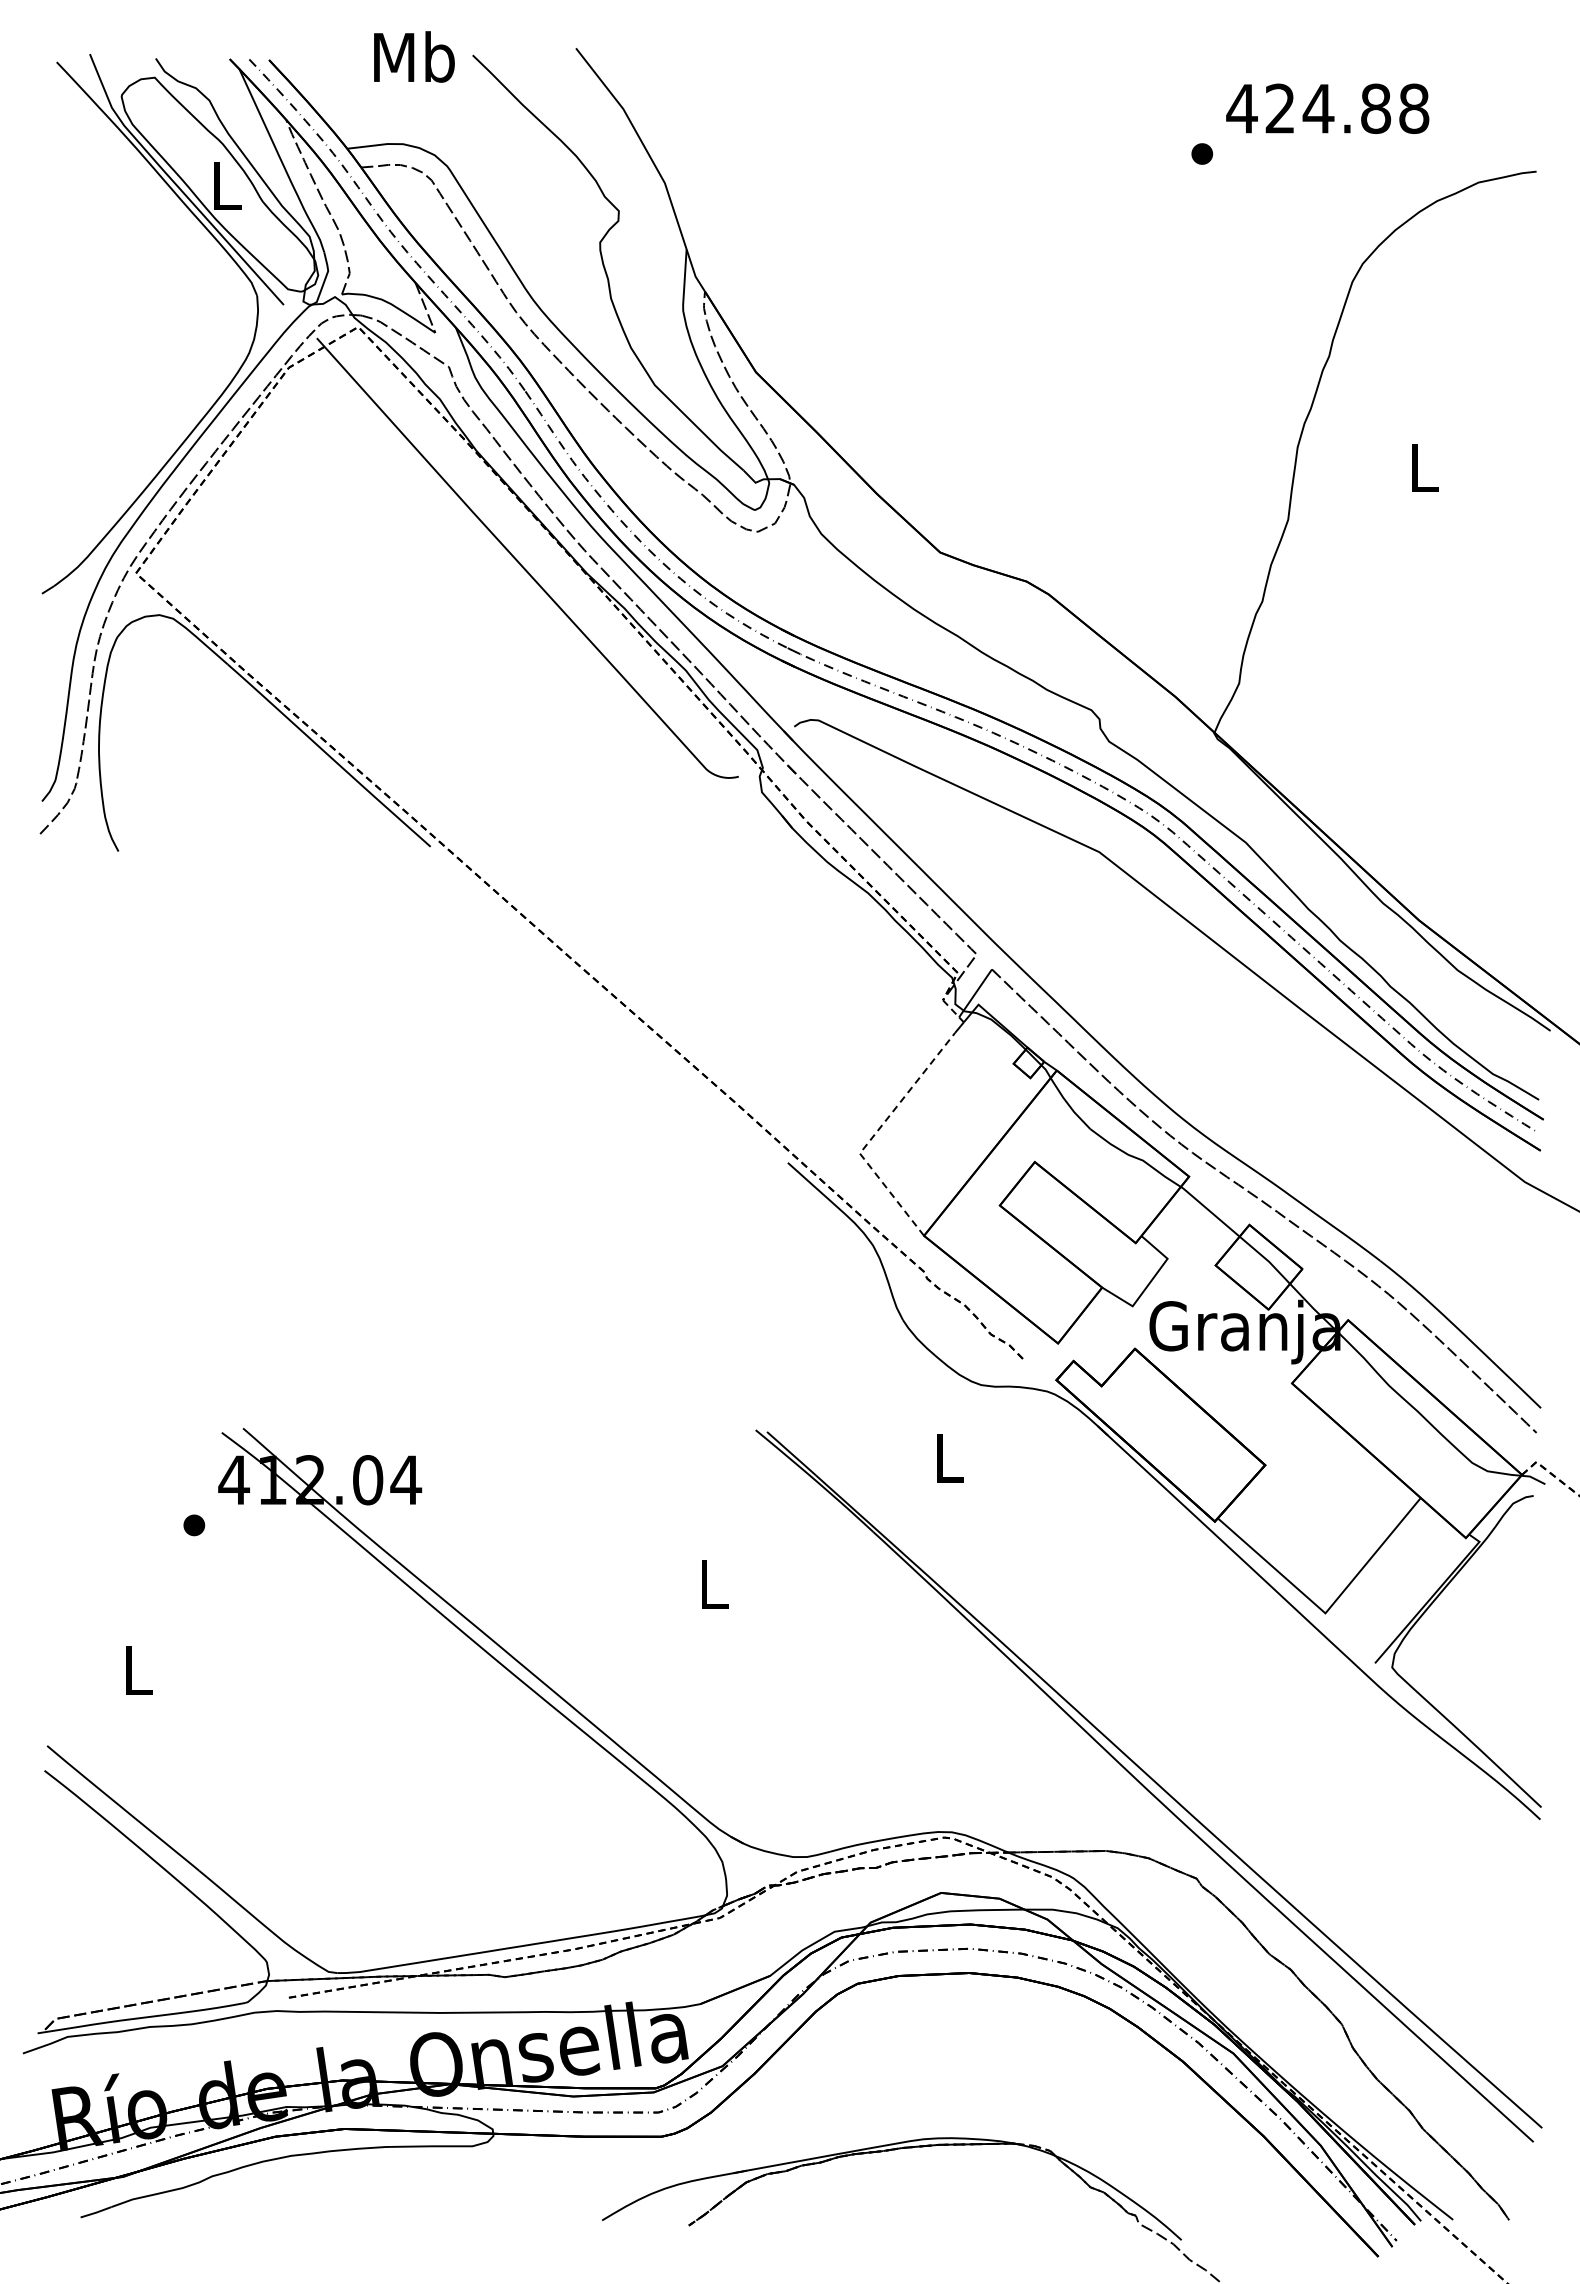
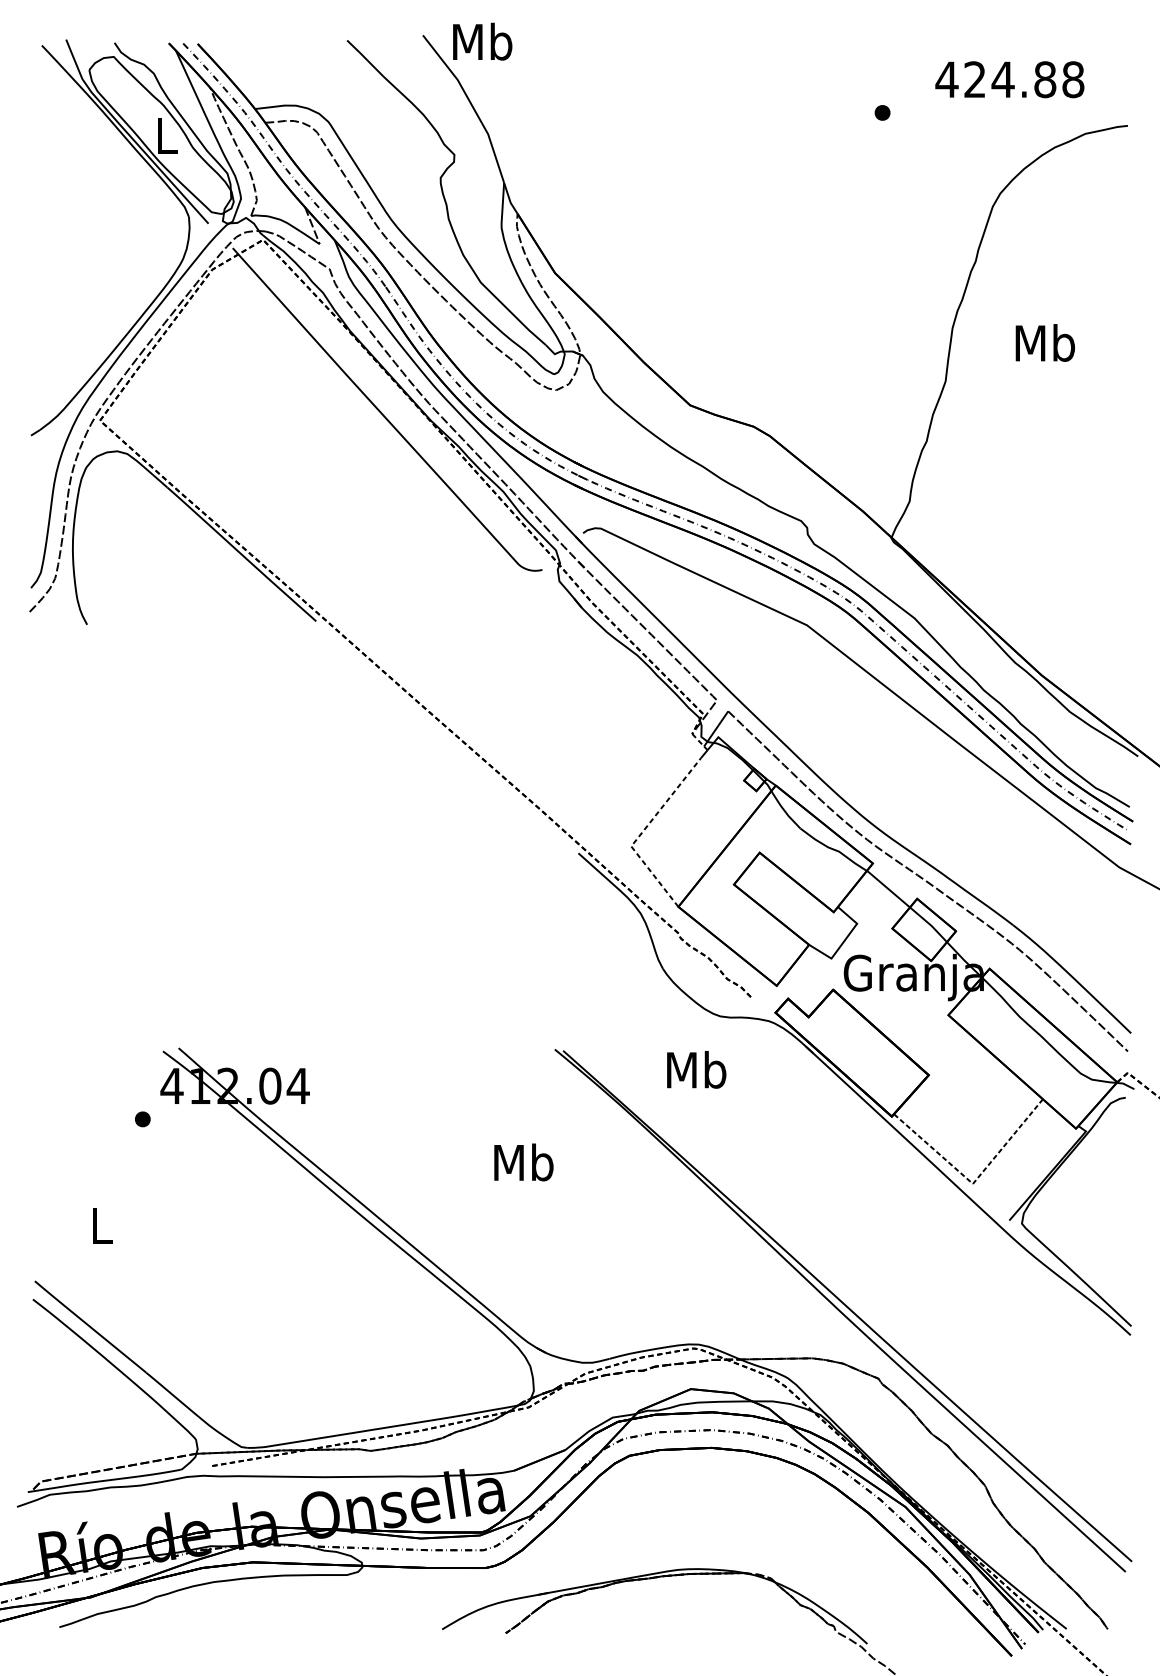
text: (414, 56) -> (482, 41), moved
text: (1327, 108) -> (1009, 79), moved
text: (1423, 467) -> (1044, 342), L -> Mb
text: (948, 1457) -> (696, 1069), L -> Mb
text: (713, 1583) -> (523, 1162), L -> Mb
line: (1326, 1611) -> (973, 1182), solid -> dashed

